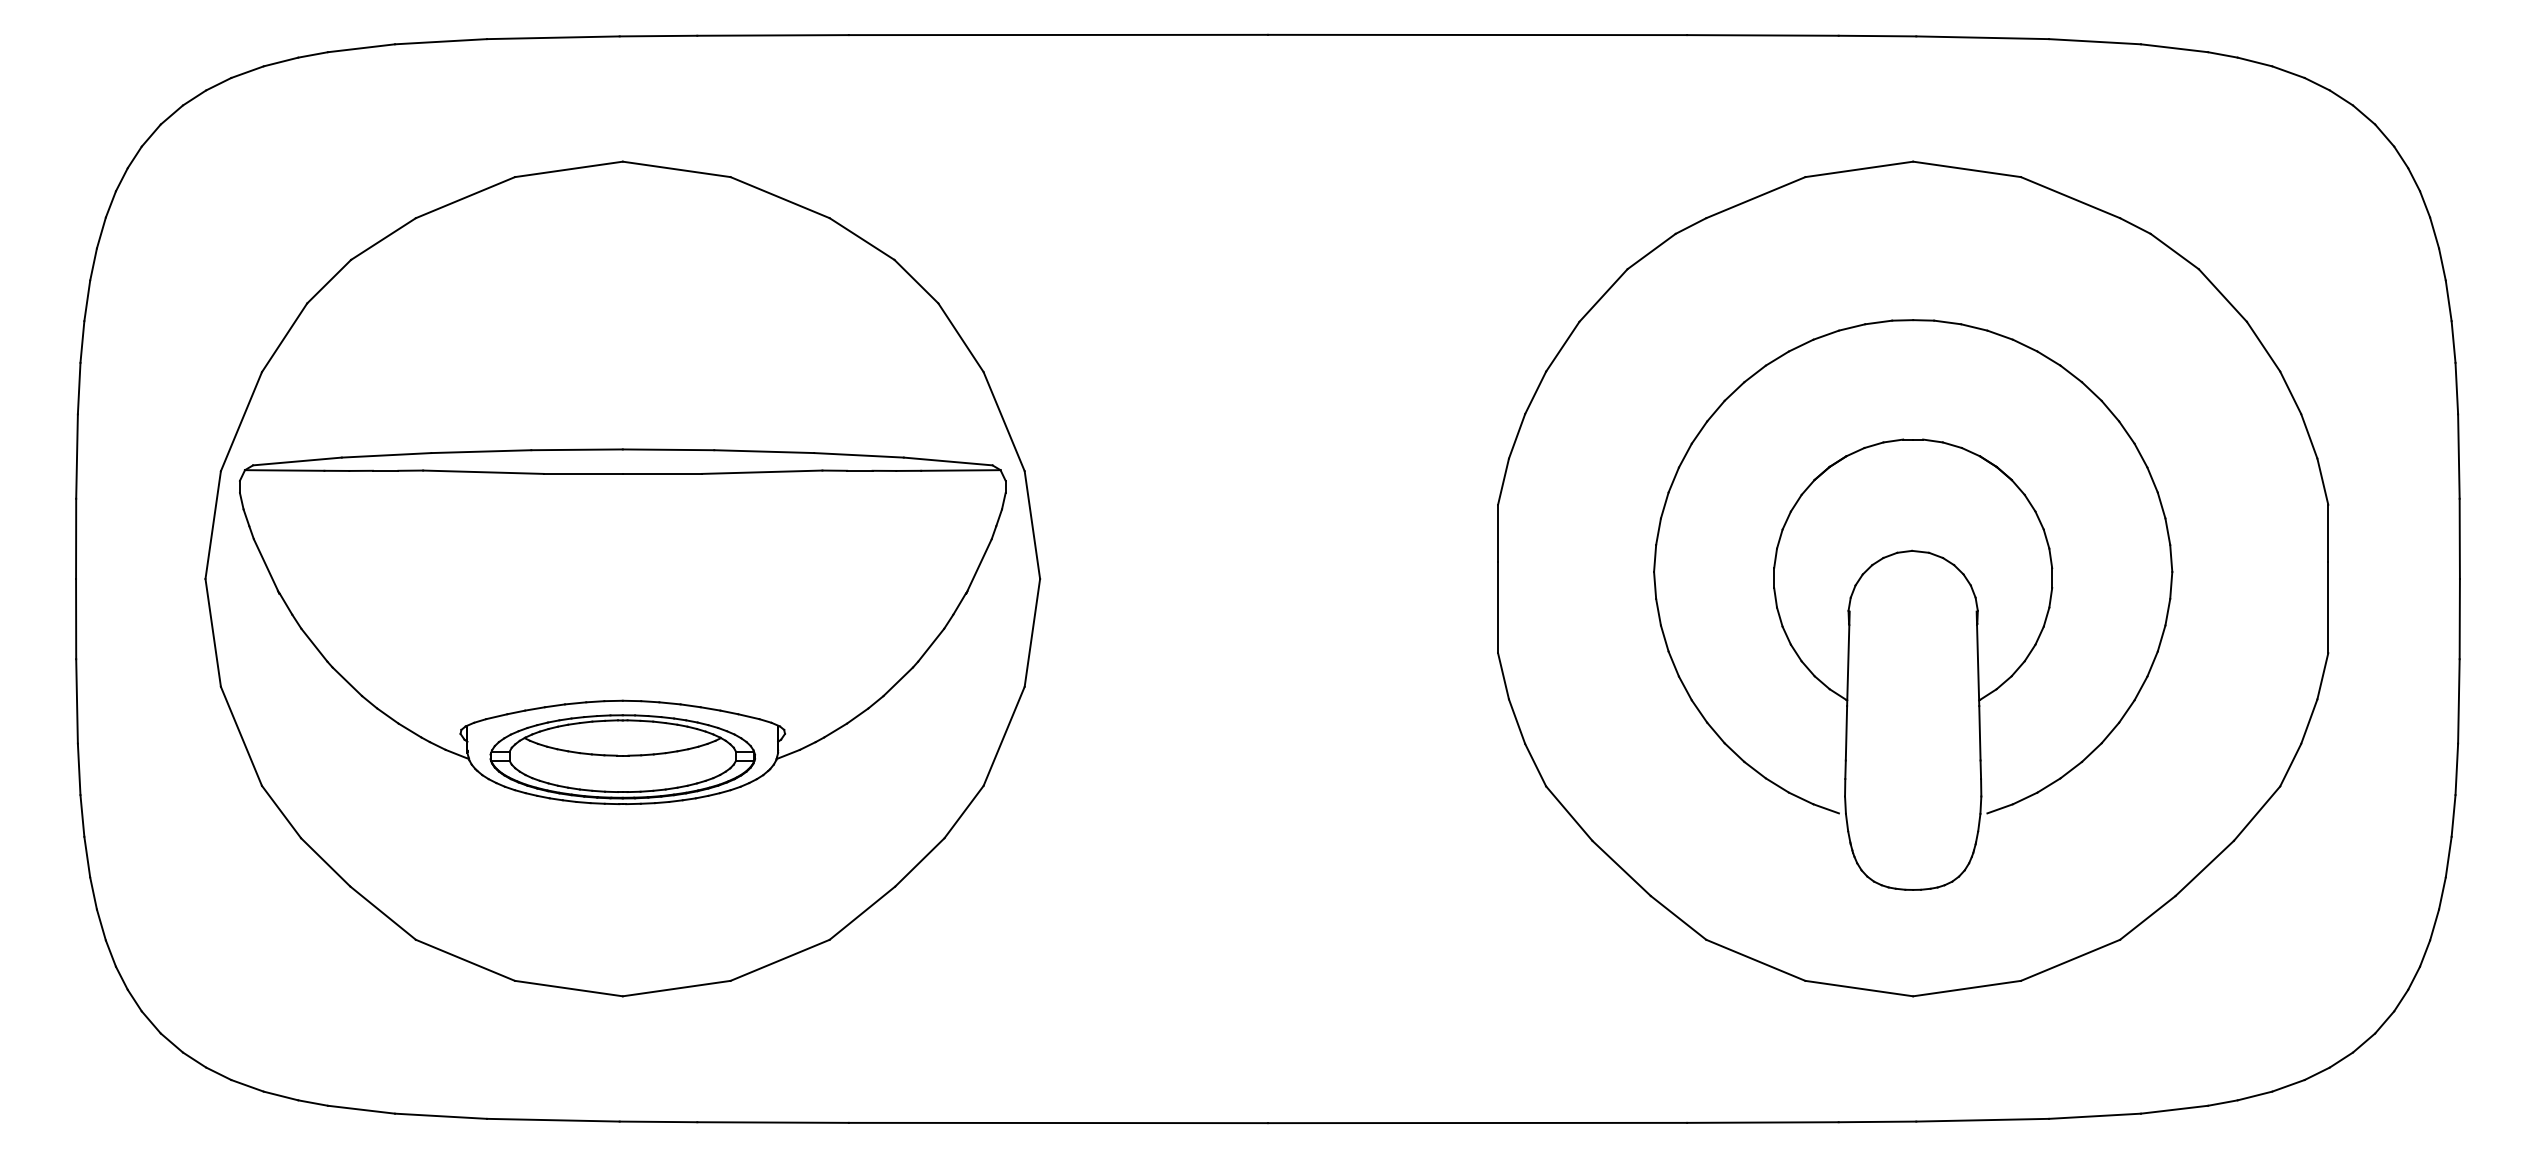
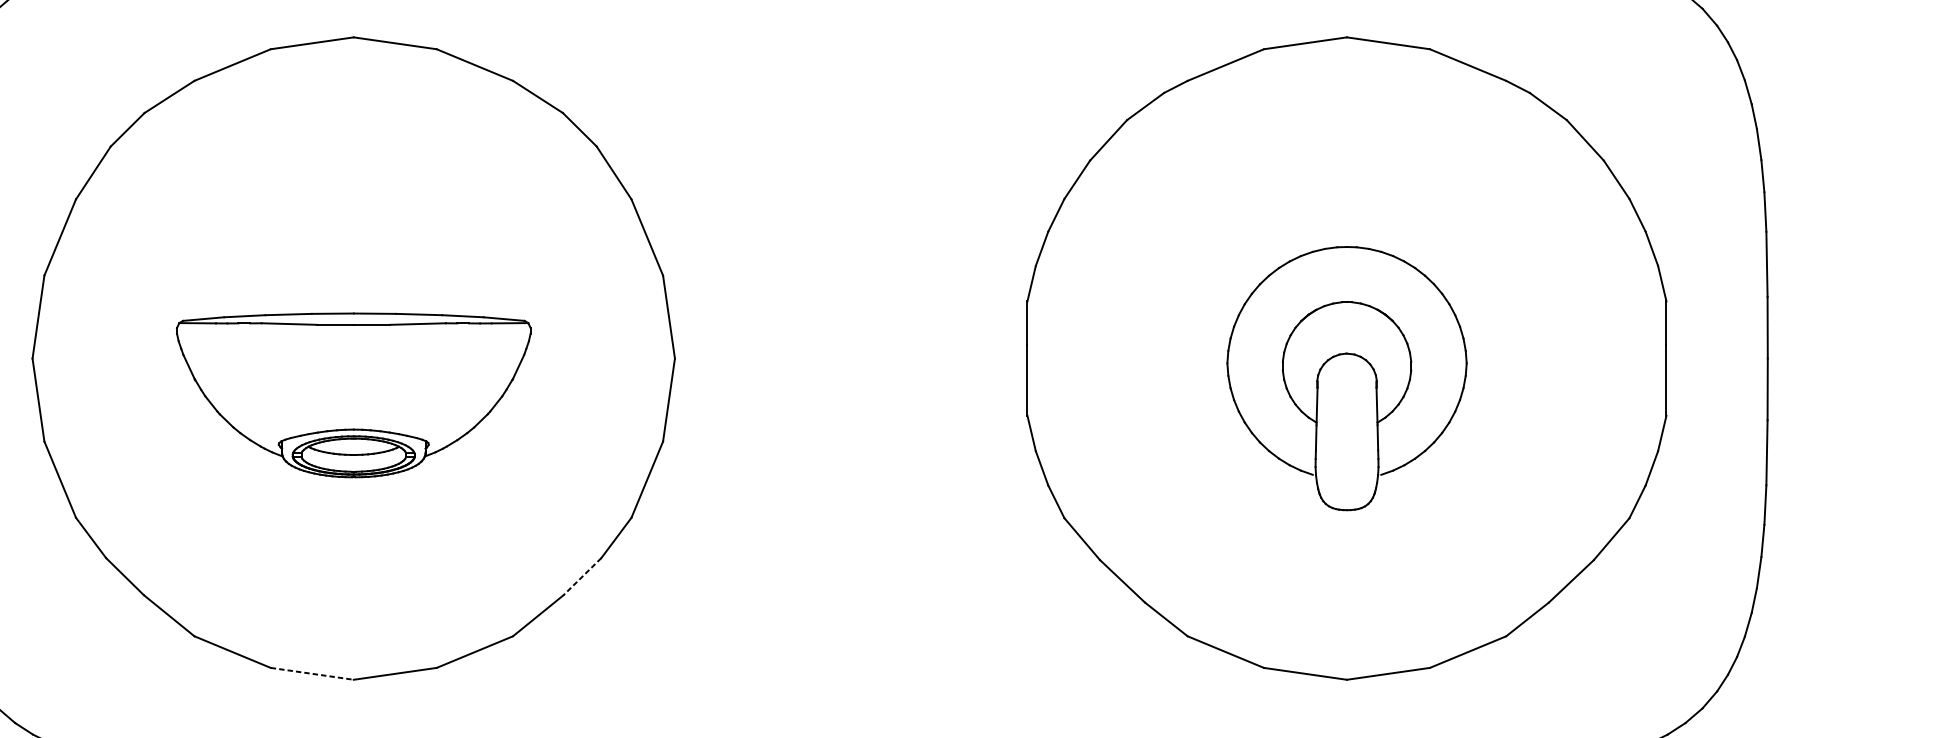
part: (1913, 604) -> (1347, 378), size x0.6
part: (622, 626) -> (353, 395), size x0.6
line: (919, 862) -> (582, 576), solid -> dashed
line: (569, 988) -> (312, 673), solid -> dashed

